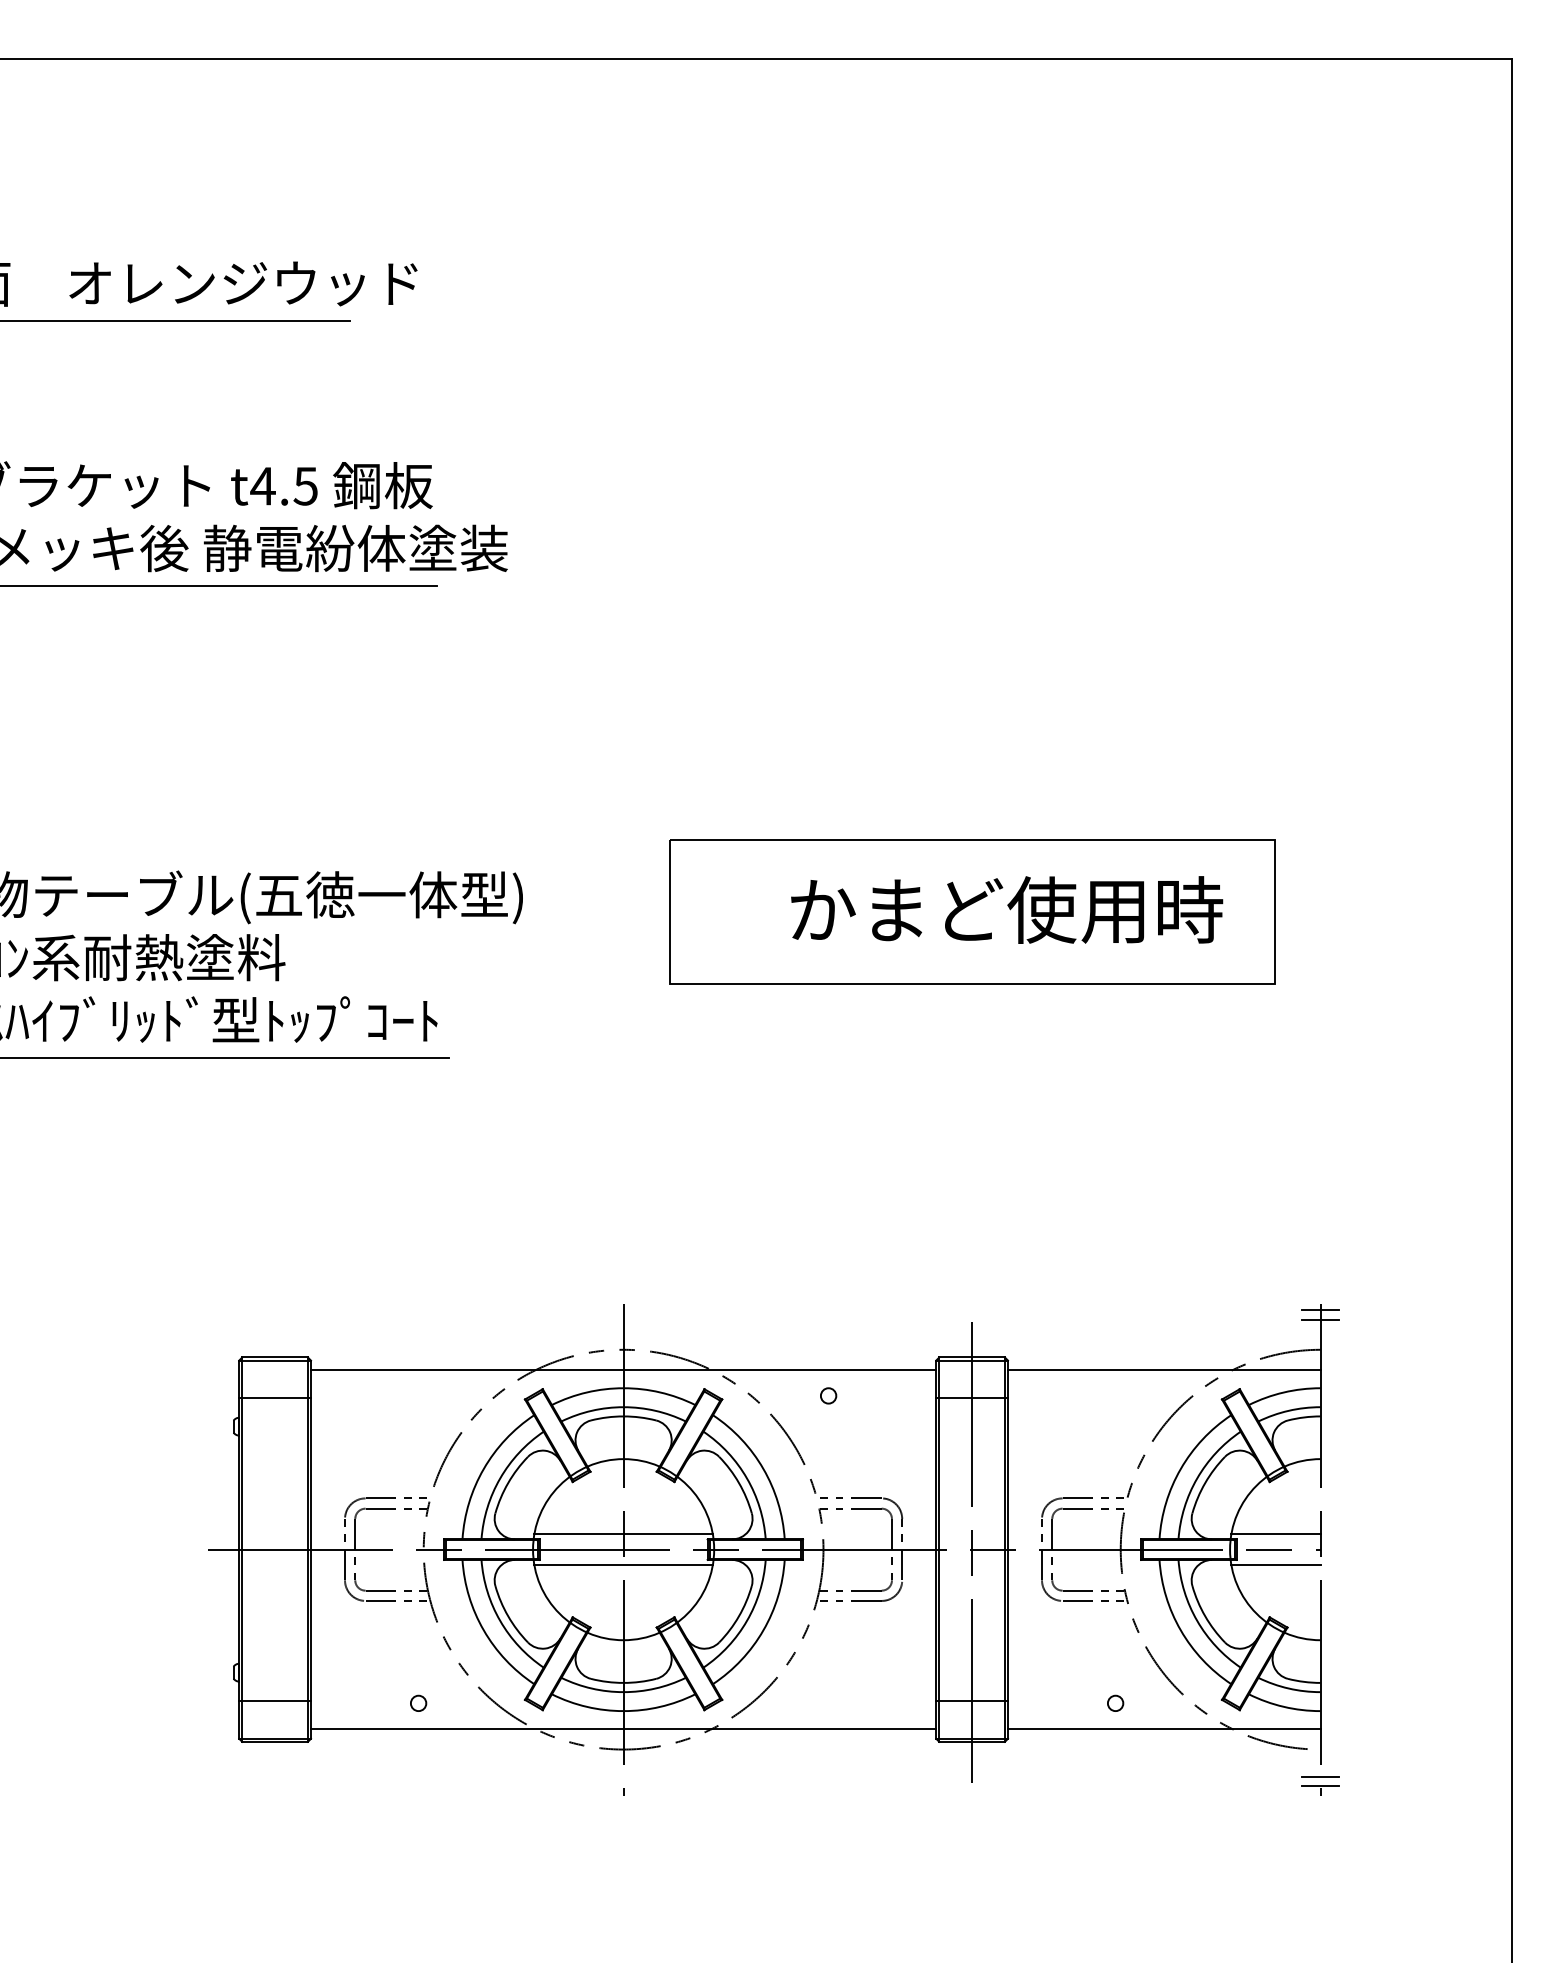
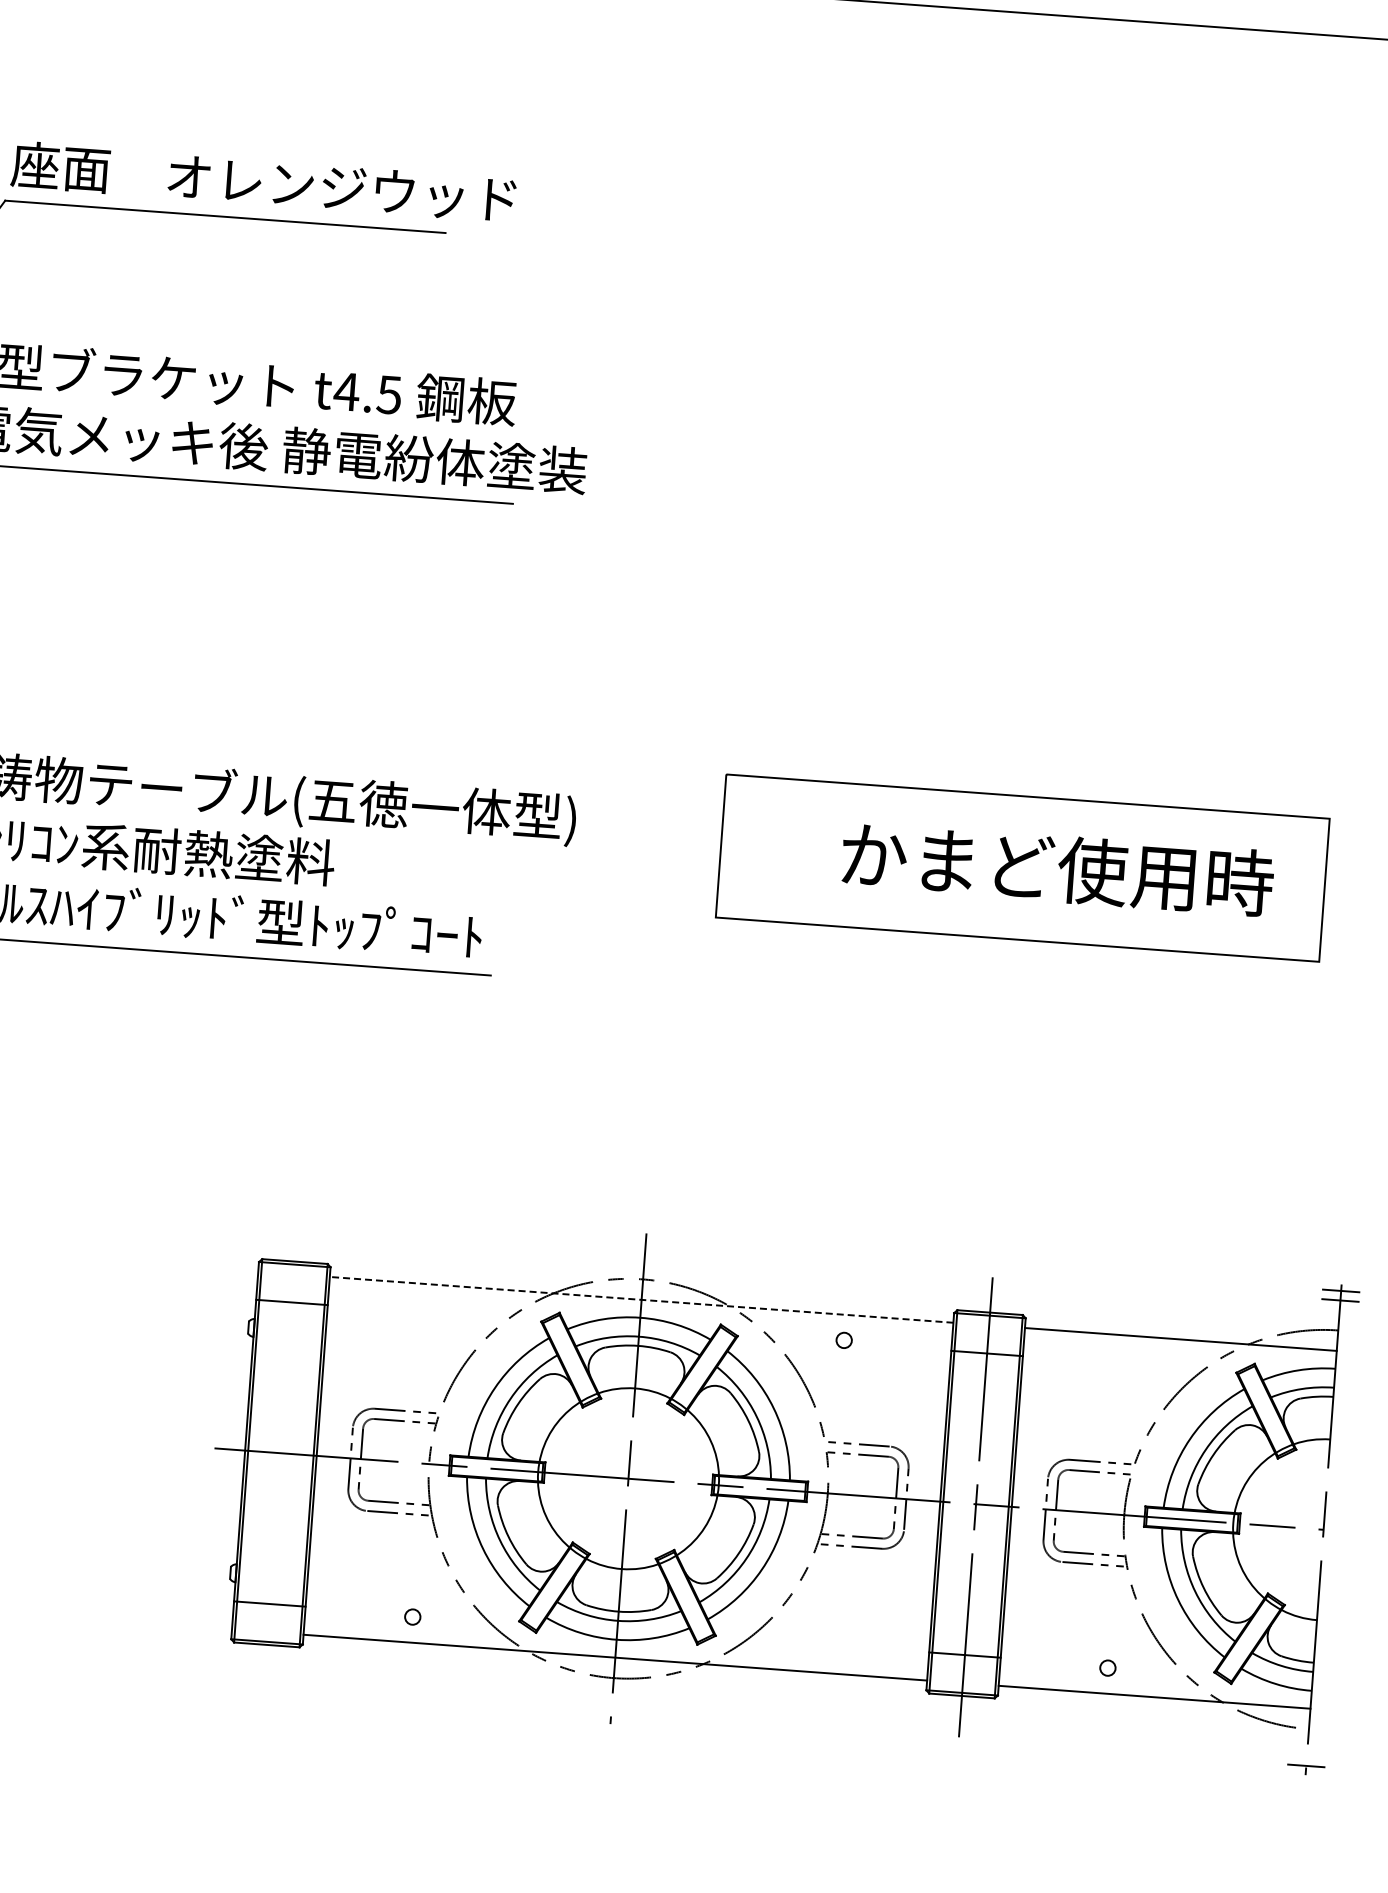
line: (623, 1370) -> (641, 1300), solid -> dashed
line: (623, 1534) -> (629, 1463), removed
line: (1275, 1534) -> (1279, 1511), removed
line: (623, 1565) -> (627, 1494), removed
line: (1275, 1565) -> (1277, 1542), removed
line: (1320, 1776) -> (1306, 1756), removed

